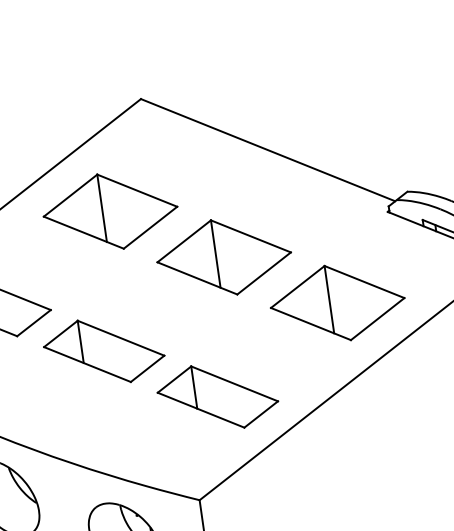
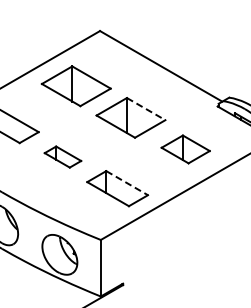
line: (251, 237) -> (146, 109), solid -> dashed
part: (337, 303) -> (185, 149), size x0.7
part: (103, 350) -> (62, 156), size x0.6
line: (235, 384) -> (127, 183), solid -> dashed

